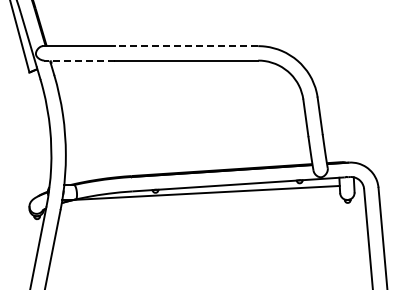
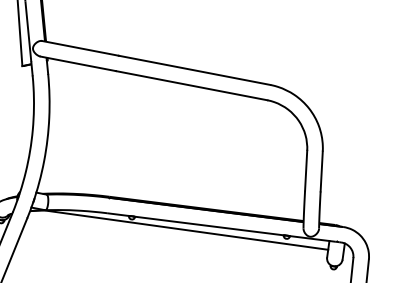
line: (186, 46) -> (194, 70), dashed -> solid
line: (79, 60) -> (77, 63), dashed -> solid

